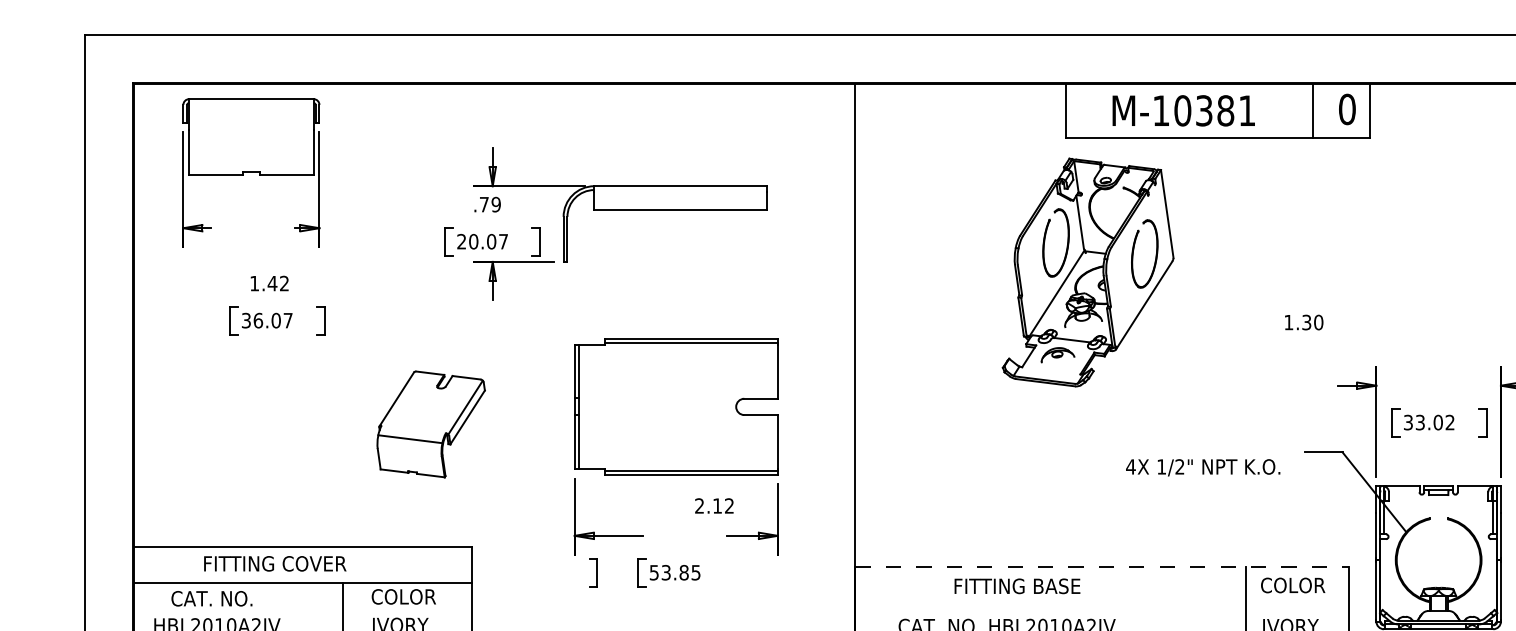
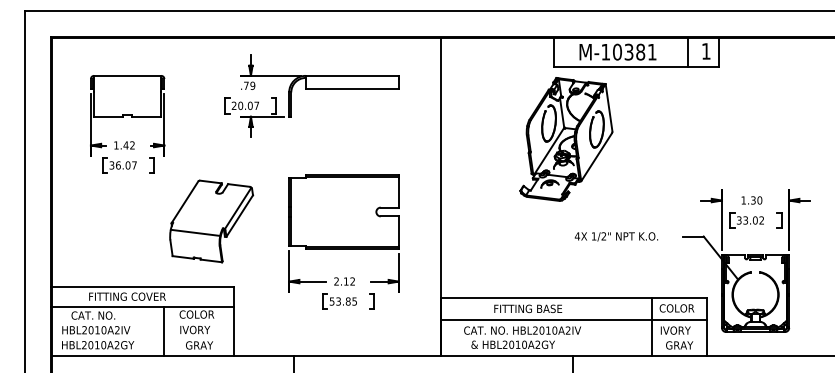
text: (1345, 109) -> (705, 51), 0 -> 1
part: (251, 172) -> (127, 115), moved
part: (604, 222) -> (311, 95), moved
text: (1303, 322) -> (751, 200), moved
part: (430, 424) -> (211, 221), size x1.43
text: (1201, 467) -> (615, 236), moved
text: (714, 505) -> (344, 281), moved
line: (1103, 567) -> (574, 298), dashed -> solid
part: (591, 572) -> (371, 301), moved
line: (1101, 606) -> (573, 319), added

